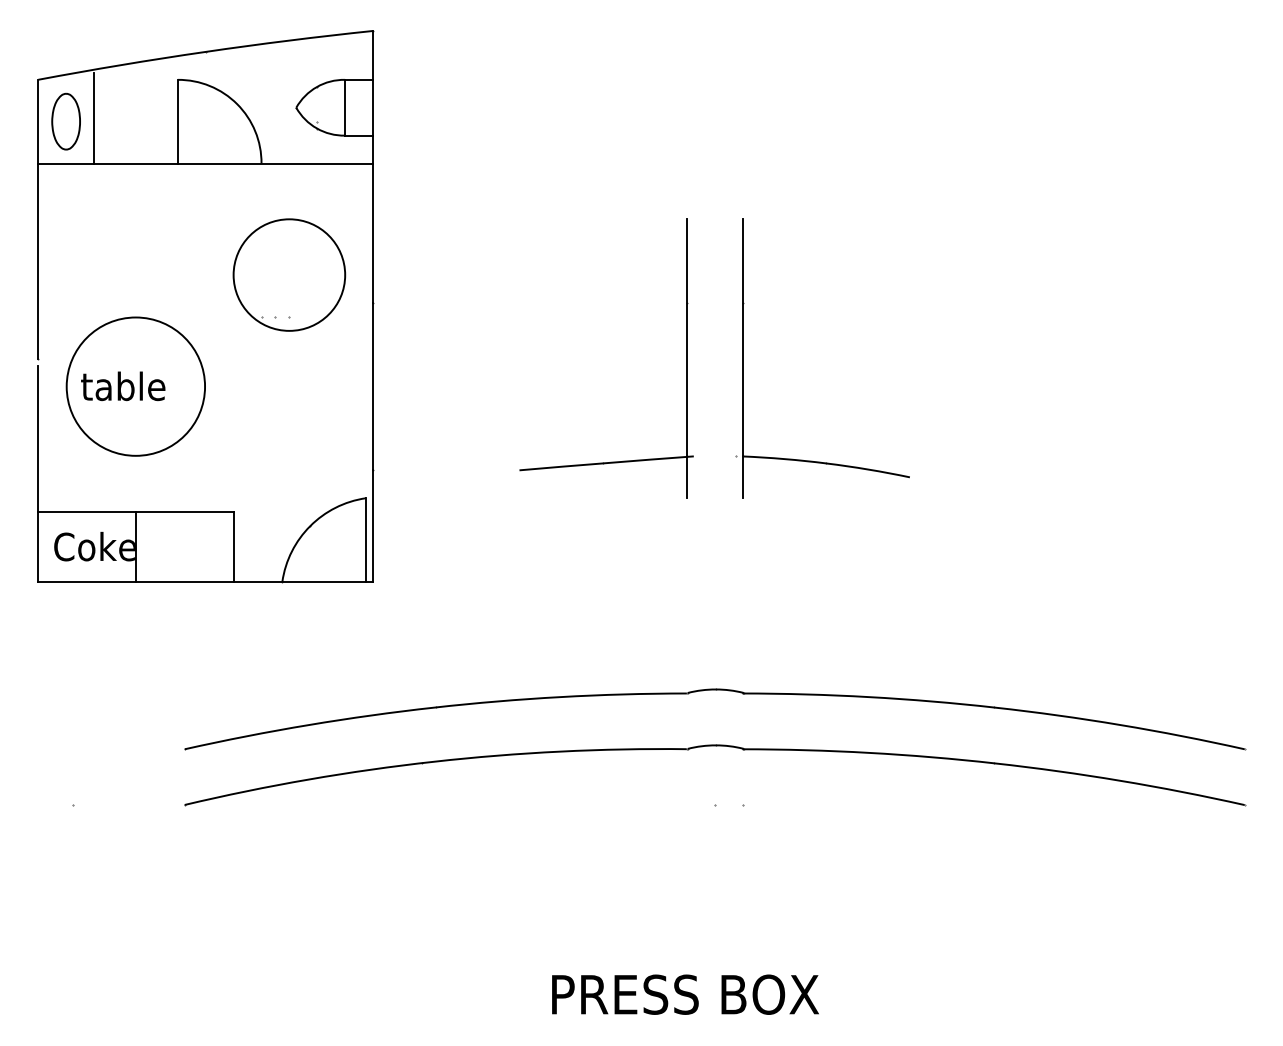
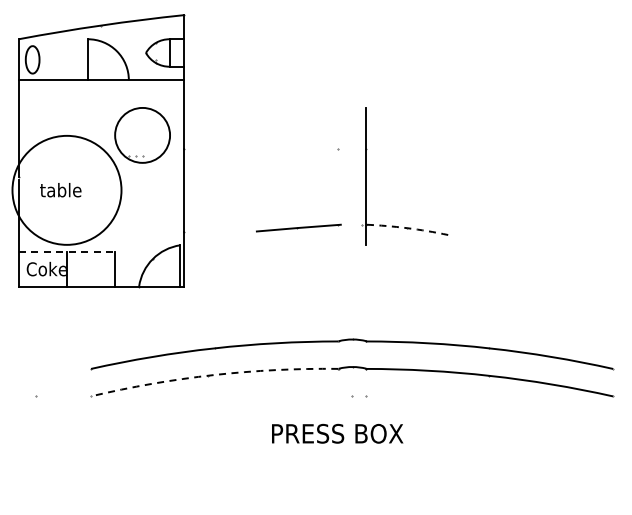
line: (94, 116) -> (46, 57), removed
line: (687, 358) -> (338, 176), removed
circle: (134, 386) -> (66, 190), size x1.6
arc: (827, 464) -> (407, 228), solid -> dashed
line: (136, 512) -> (67, 252), solid -> dashed
arc: (433, 762) -> (213, 375), solid -> dashed
text: (685, 994) -> (337, 433), moved

